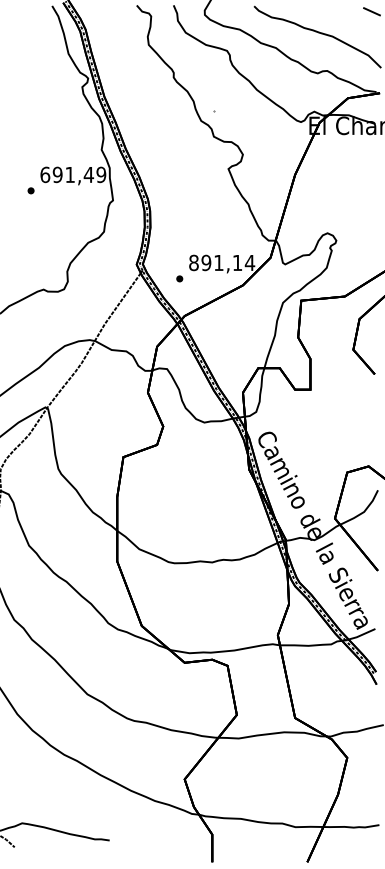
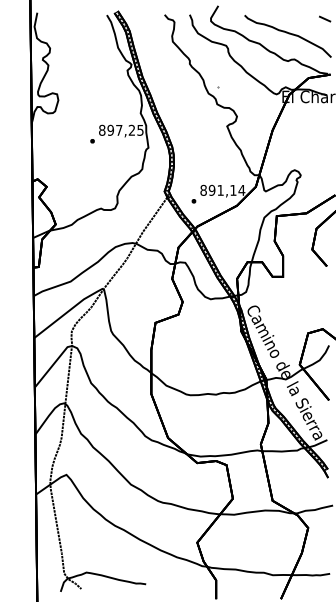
text: (73, 173) -> (121, 129), 691,49 -> 897,25

